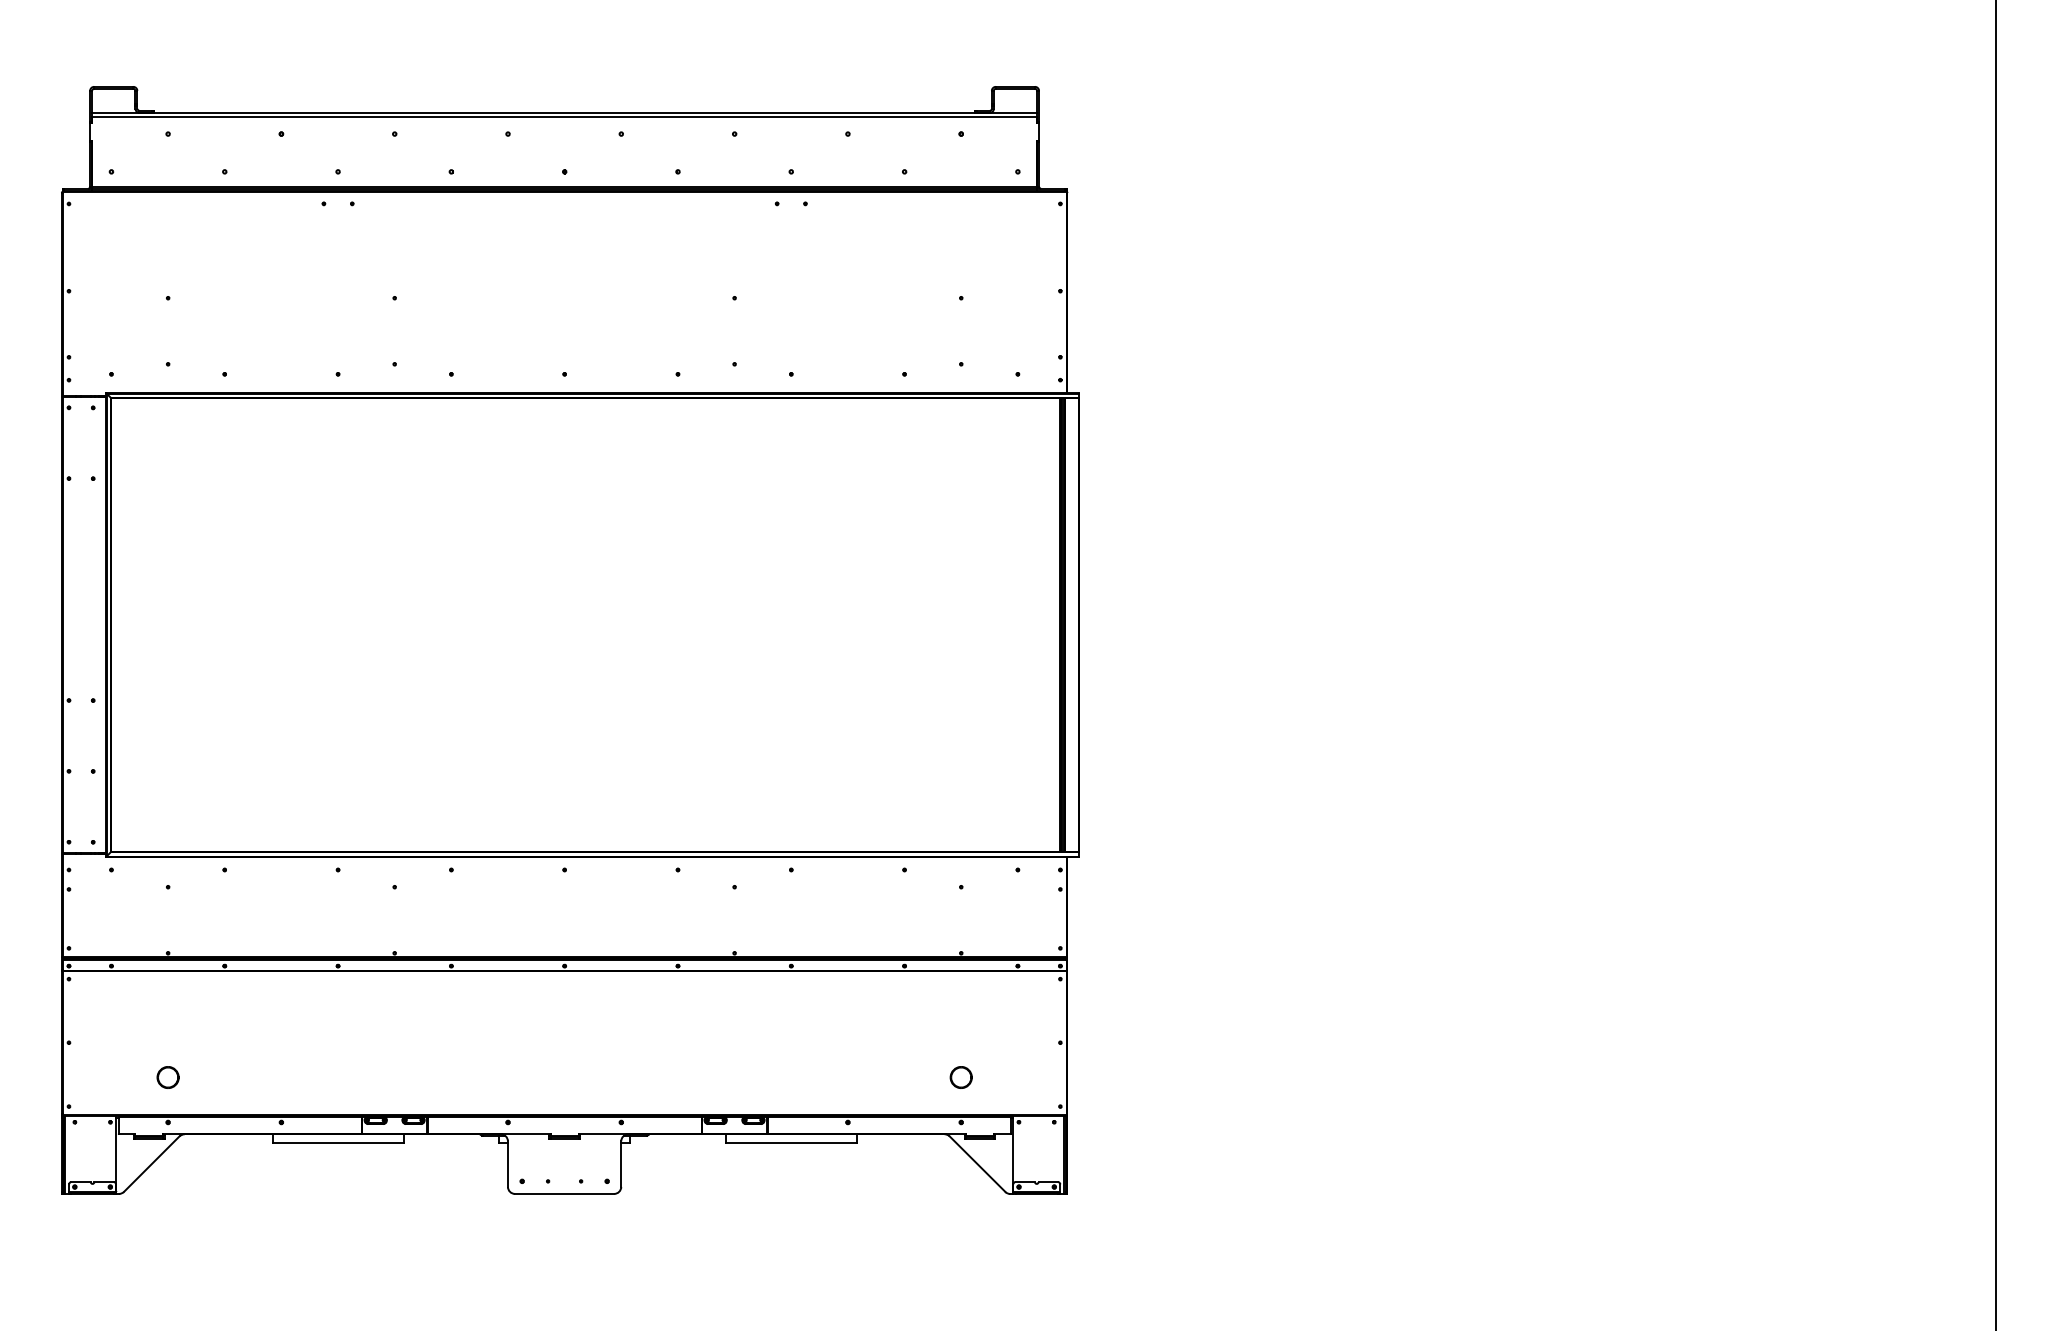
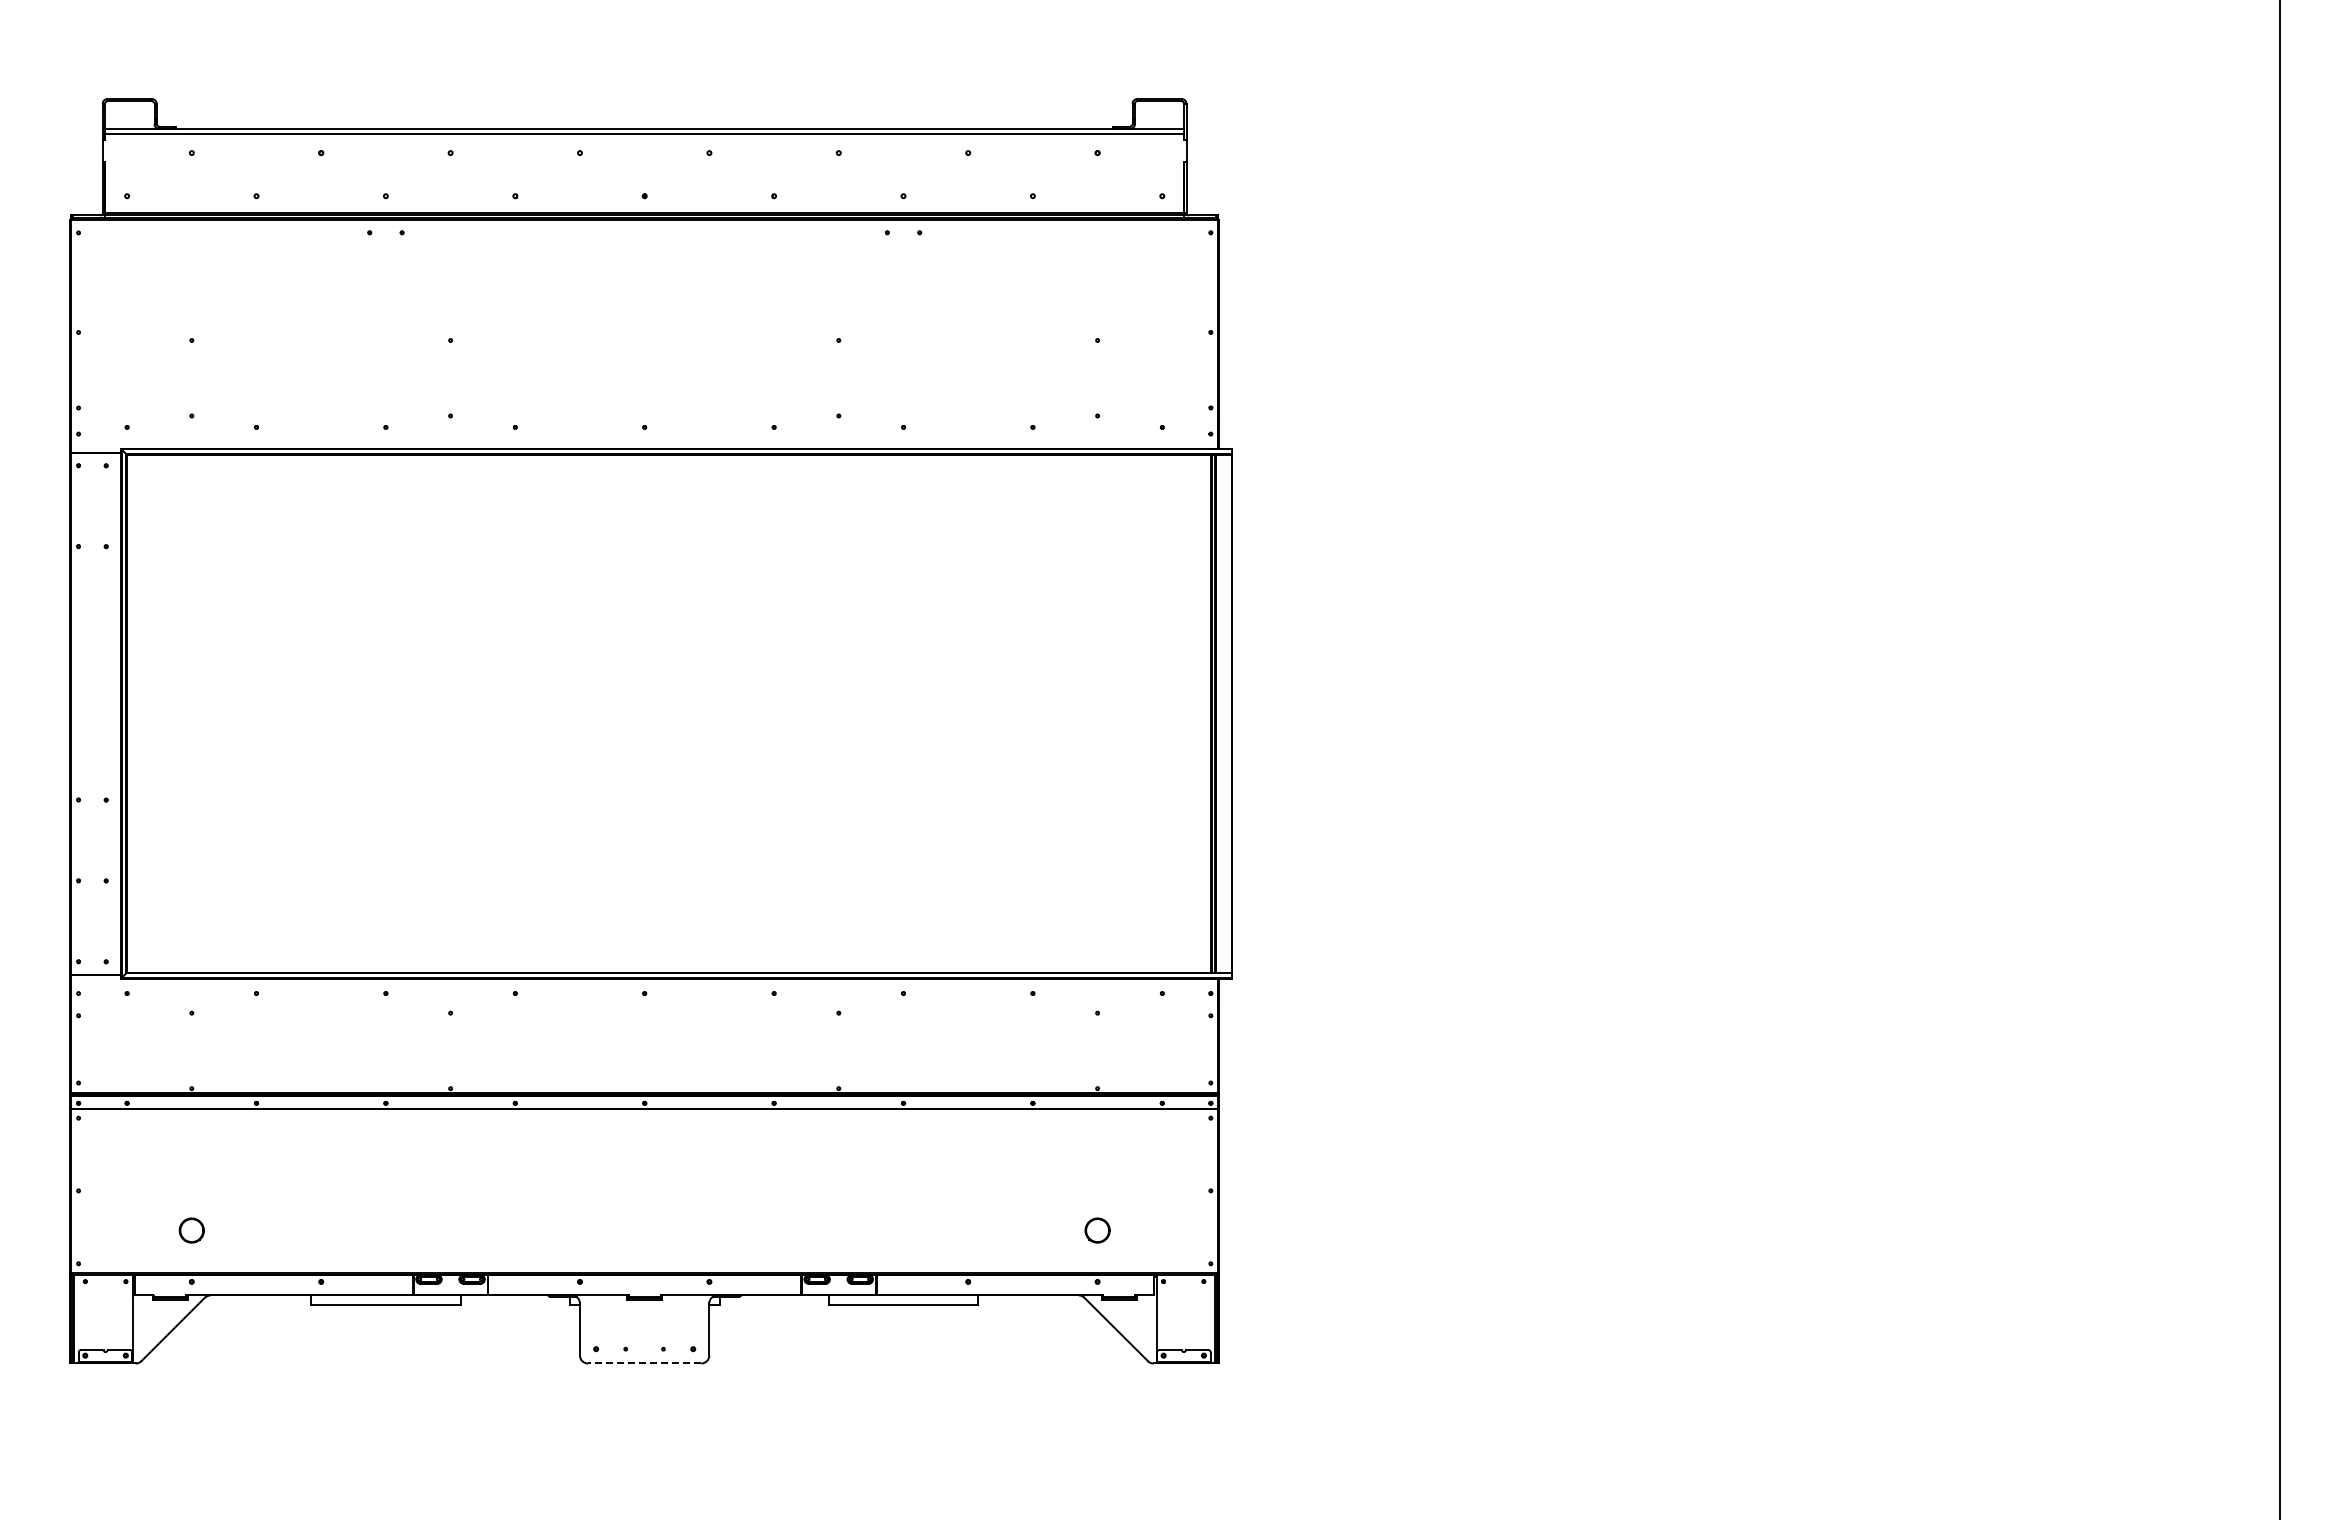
line: (564, 1193) -> (644, 1363), solid -> dashed

